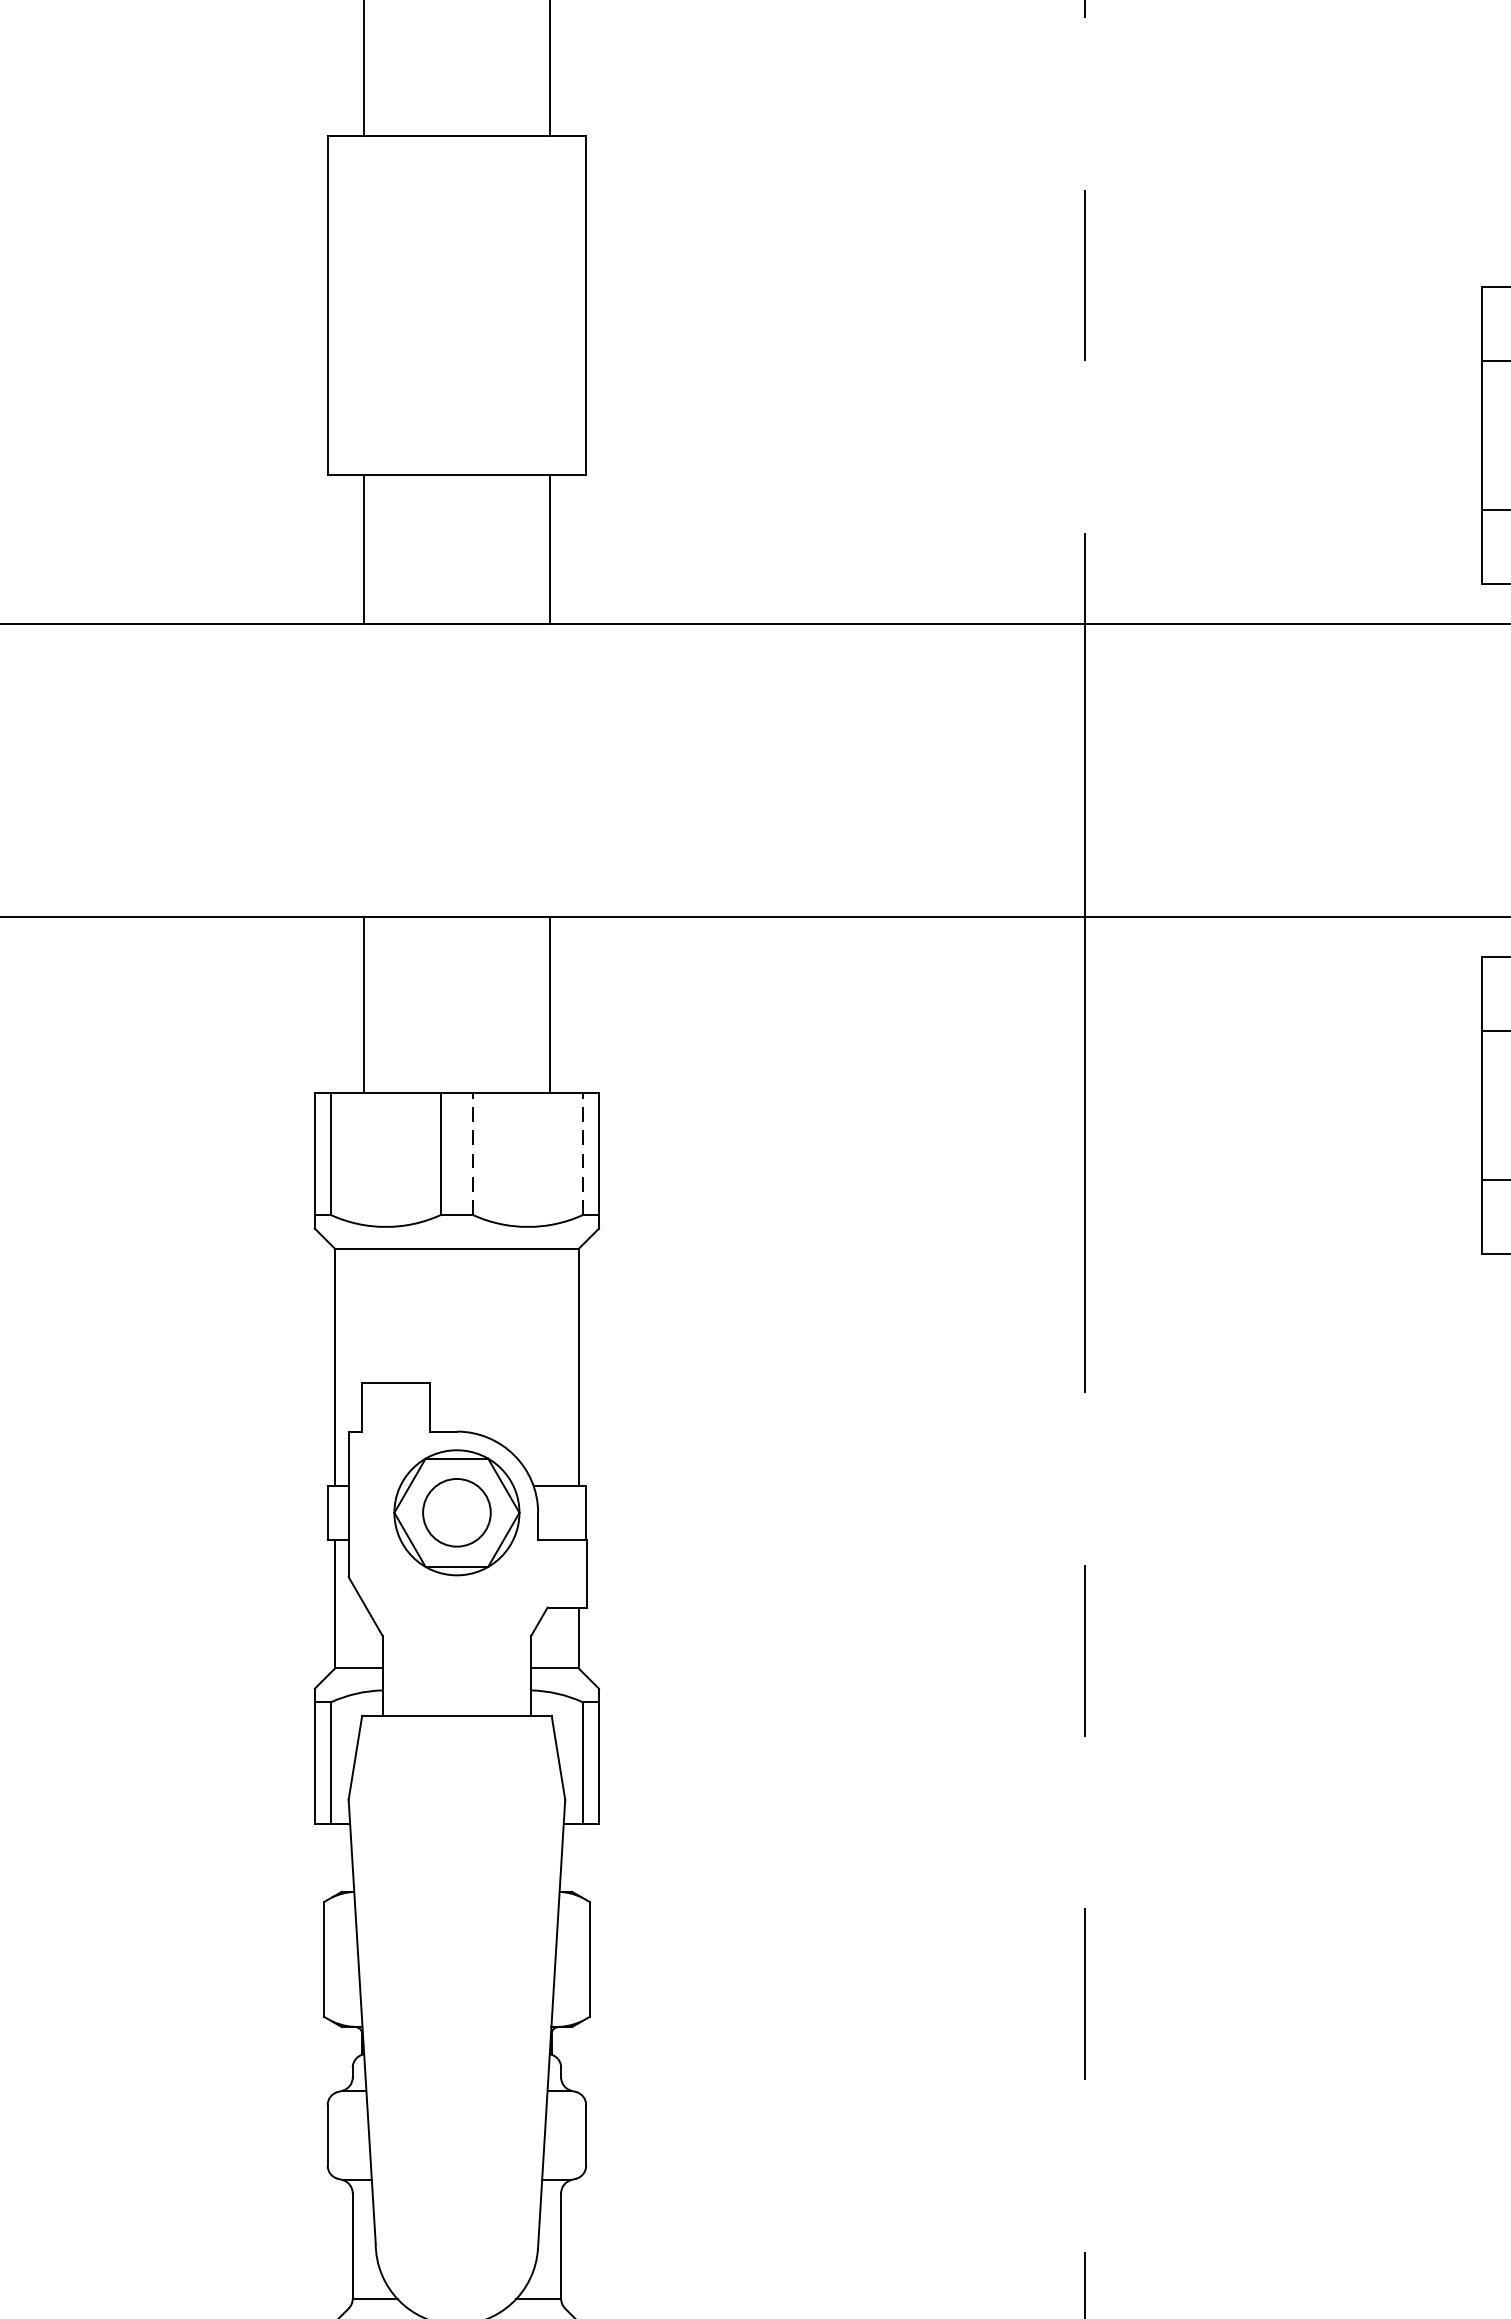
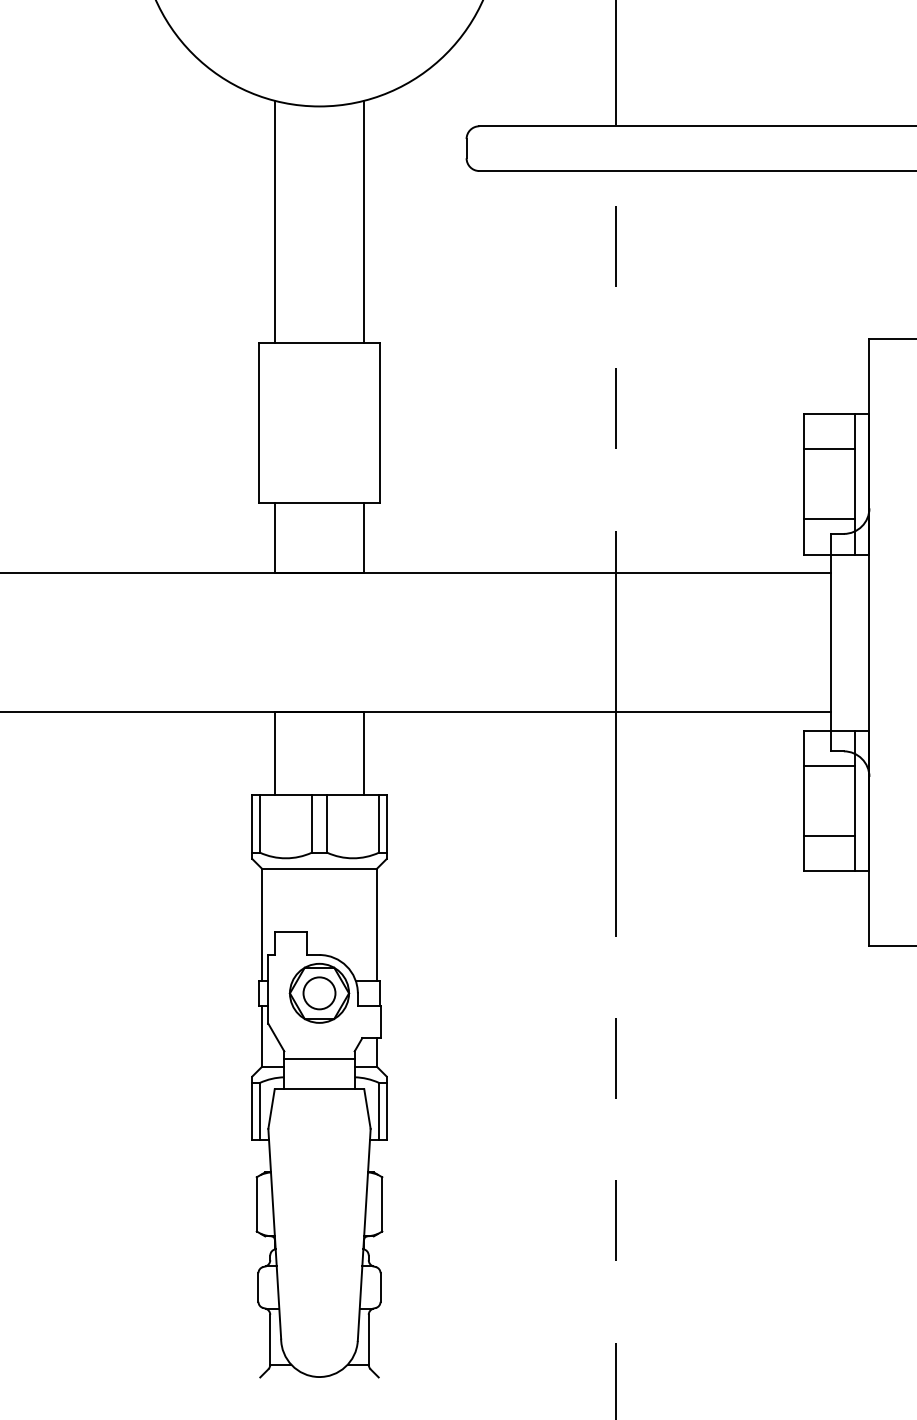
line: (473, 1153) -> (327, 823), dashed -> solid
line: (583, 1153) -> (379, 823), dashed -> solid
line: (456, 1650) -> (319, 1058), added

